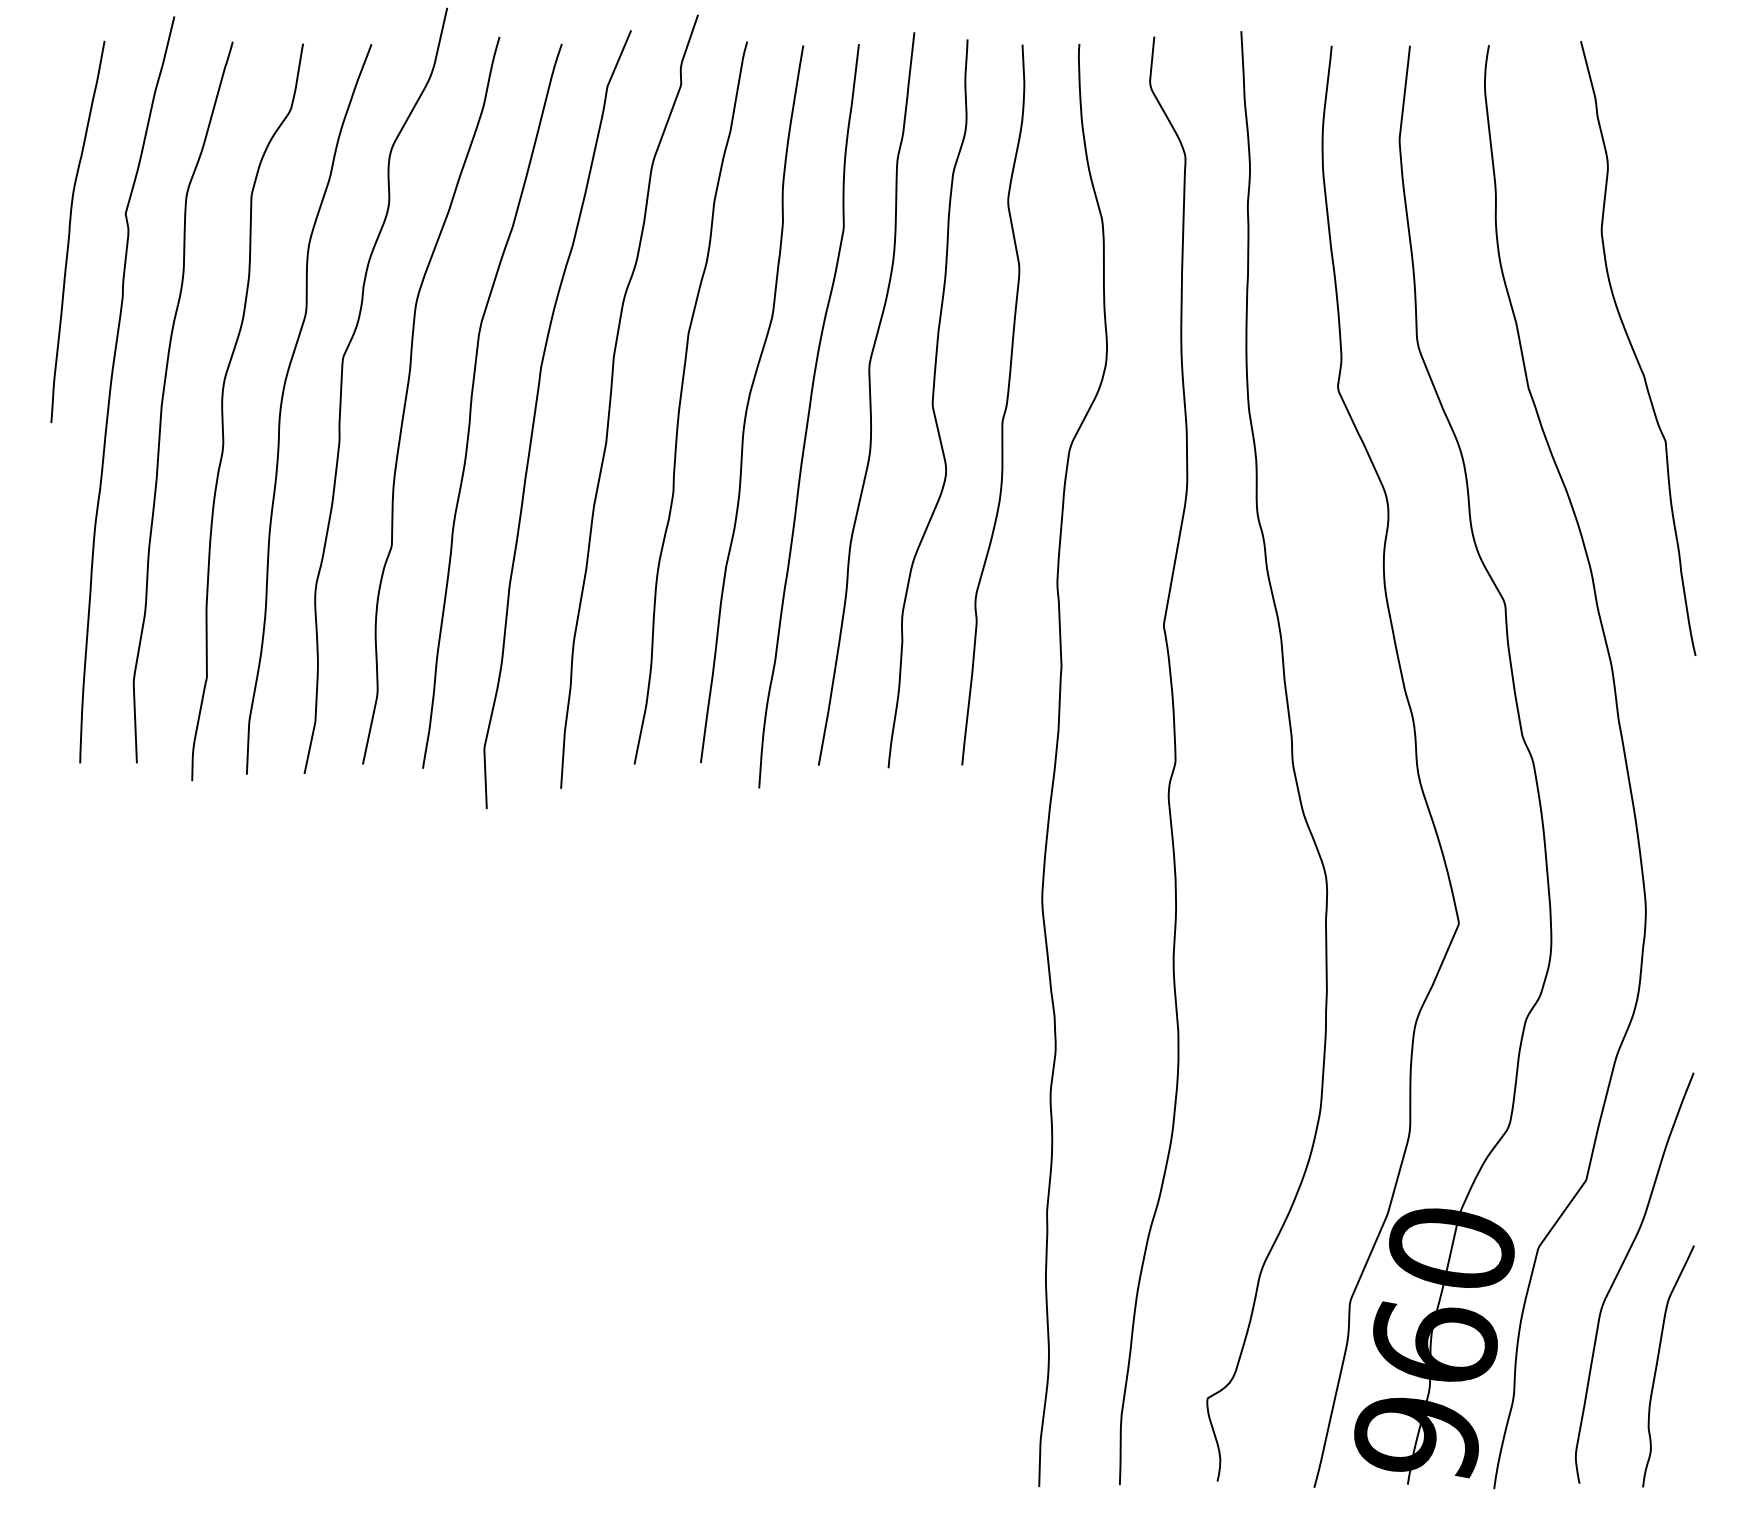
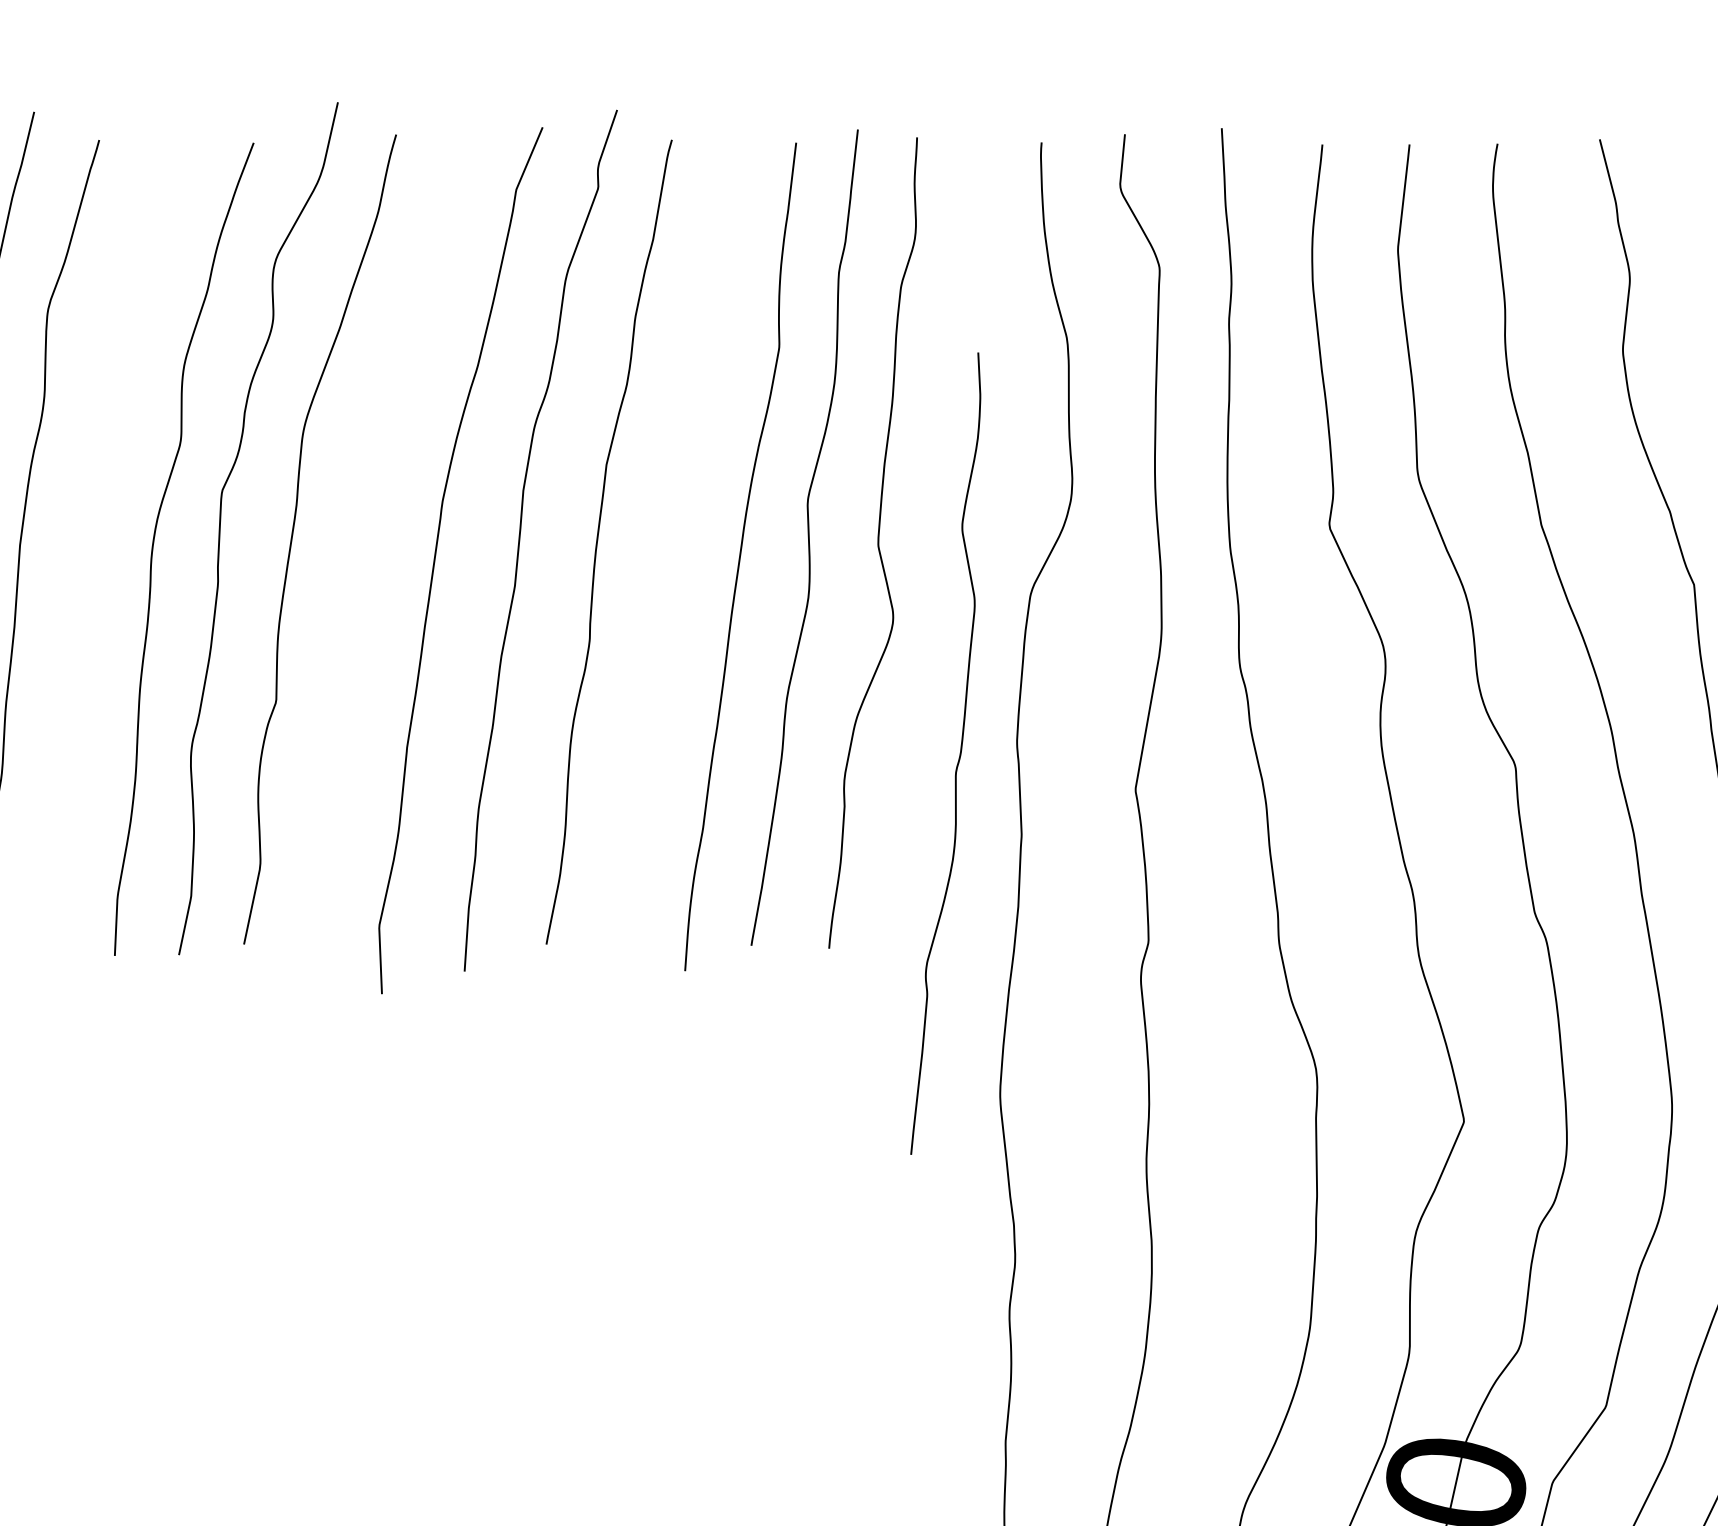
curve: (472, 402) -> (366, 541), removed
curve: (749, 402) -> (674, 541), removed
curve: (1005, 404) -> (959, 753), moved
curve: (223, 412) -> (88, 552), removed

